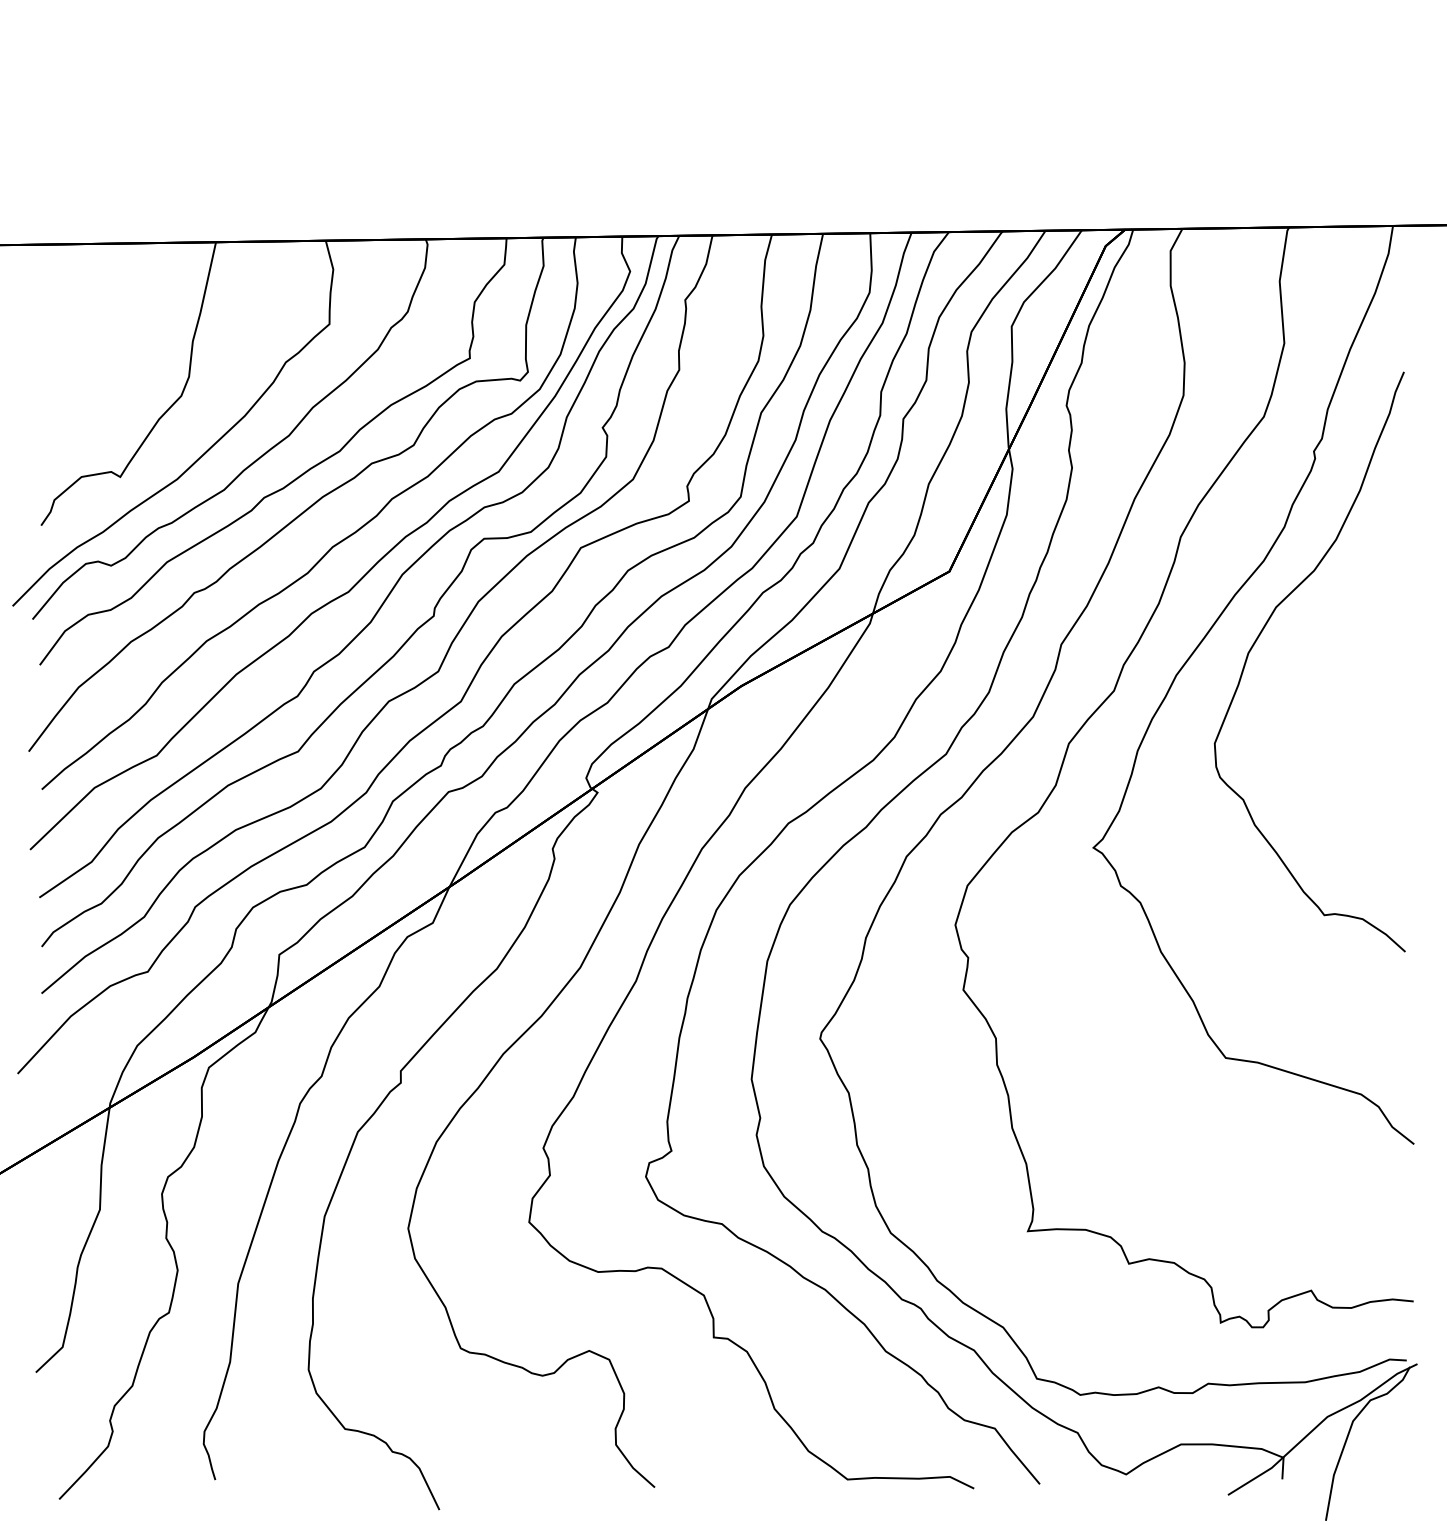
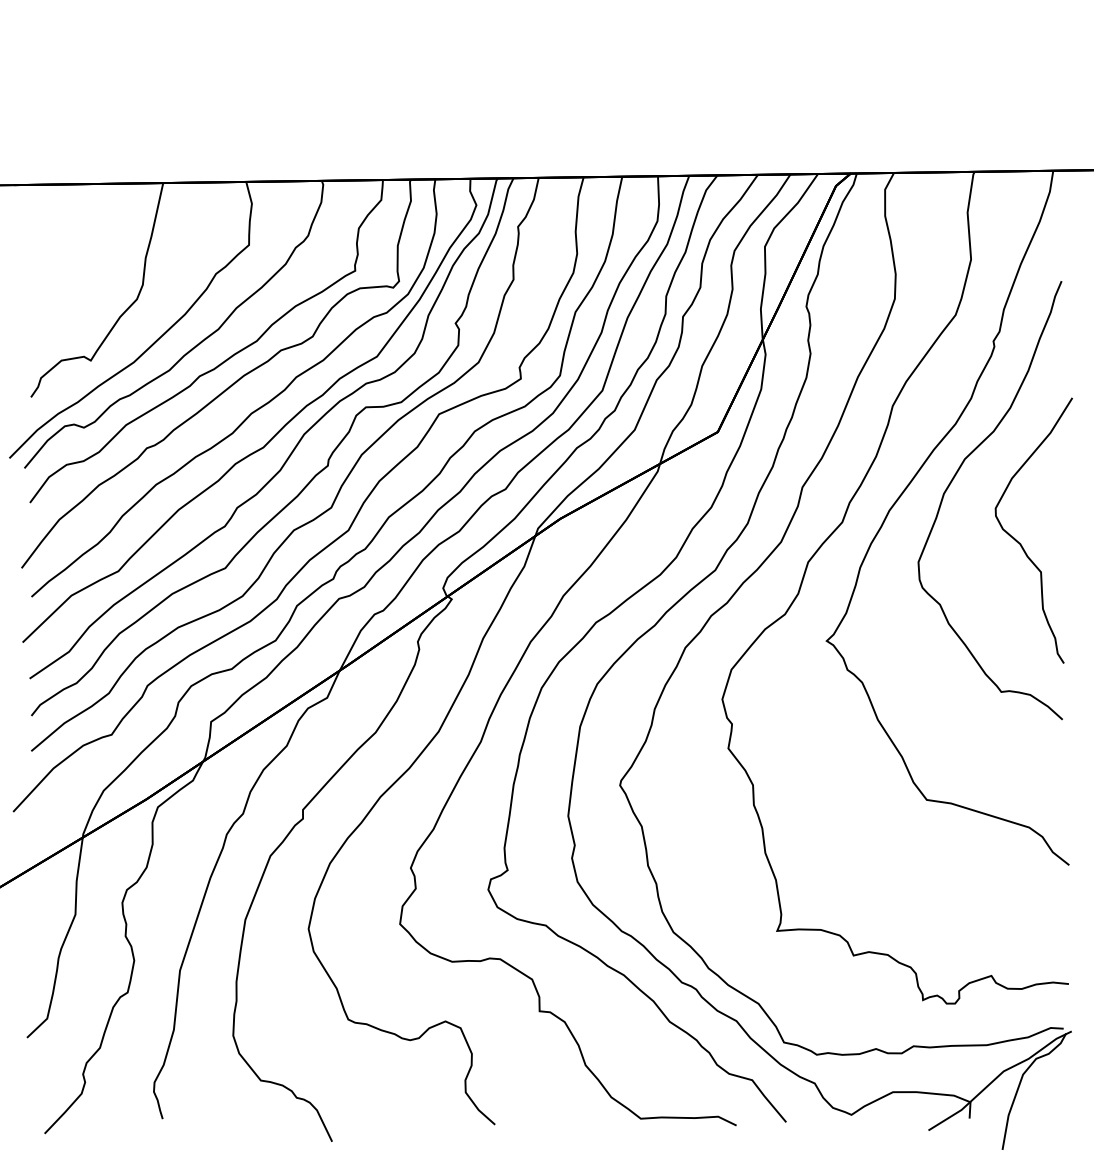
curve: (1349, 718) -> (1020, 543), added

